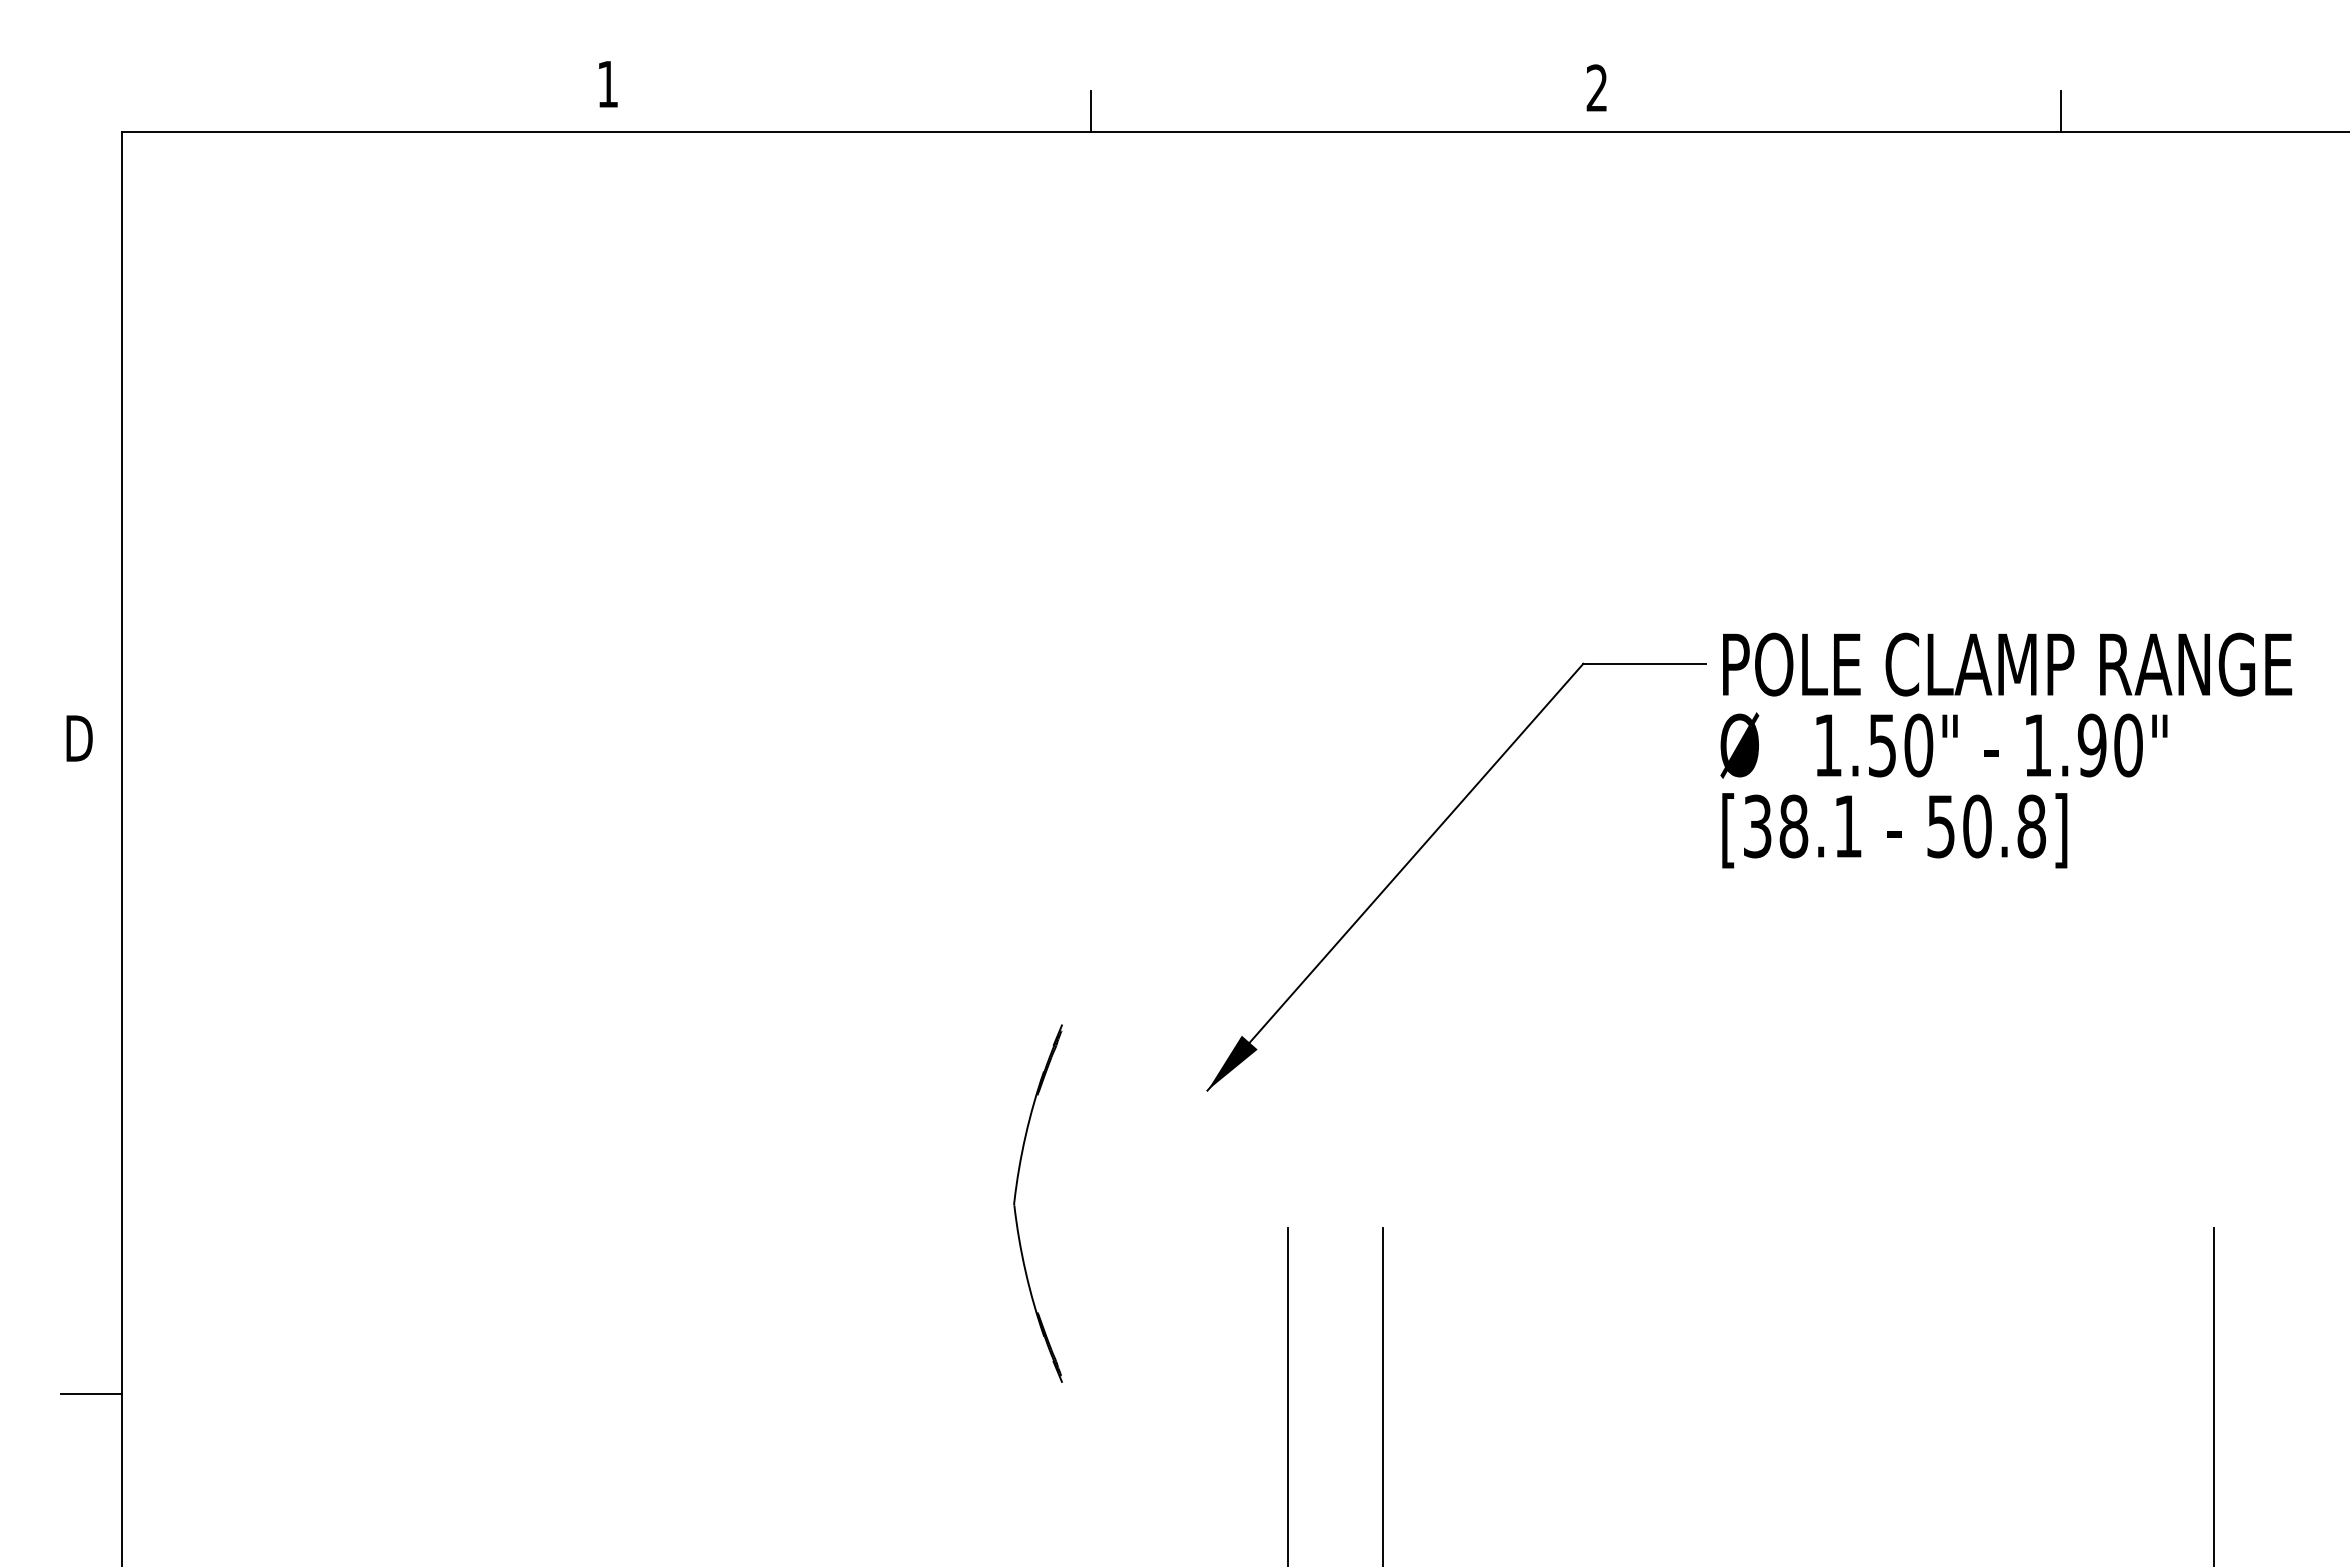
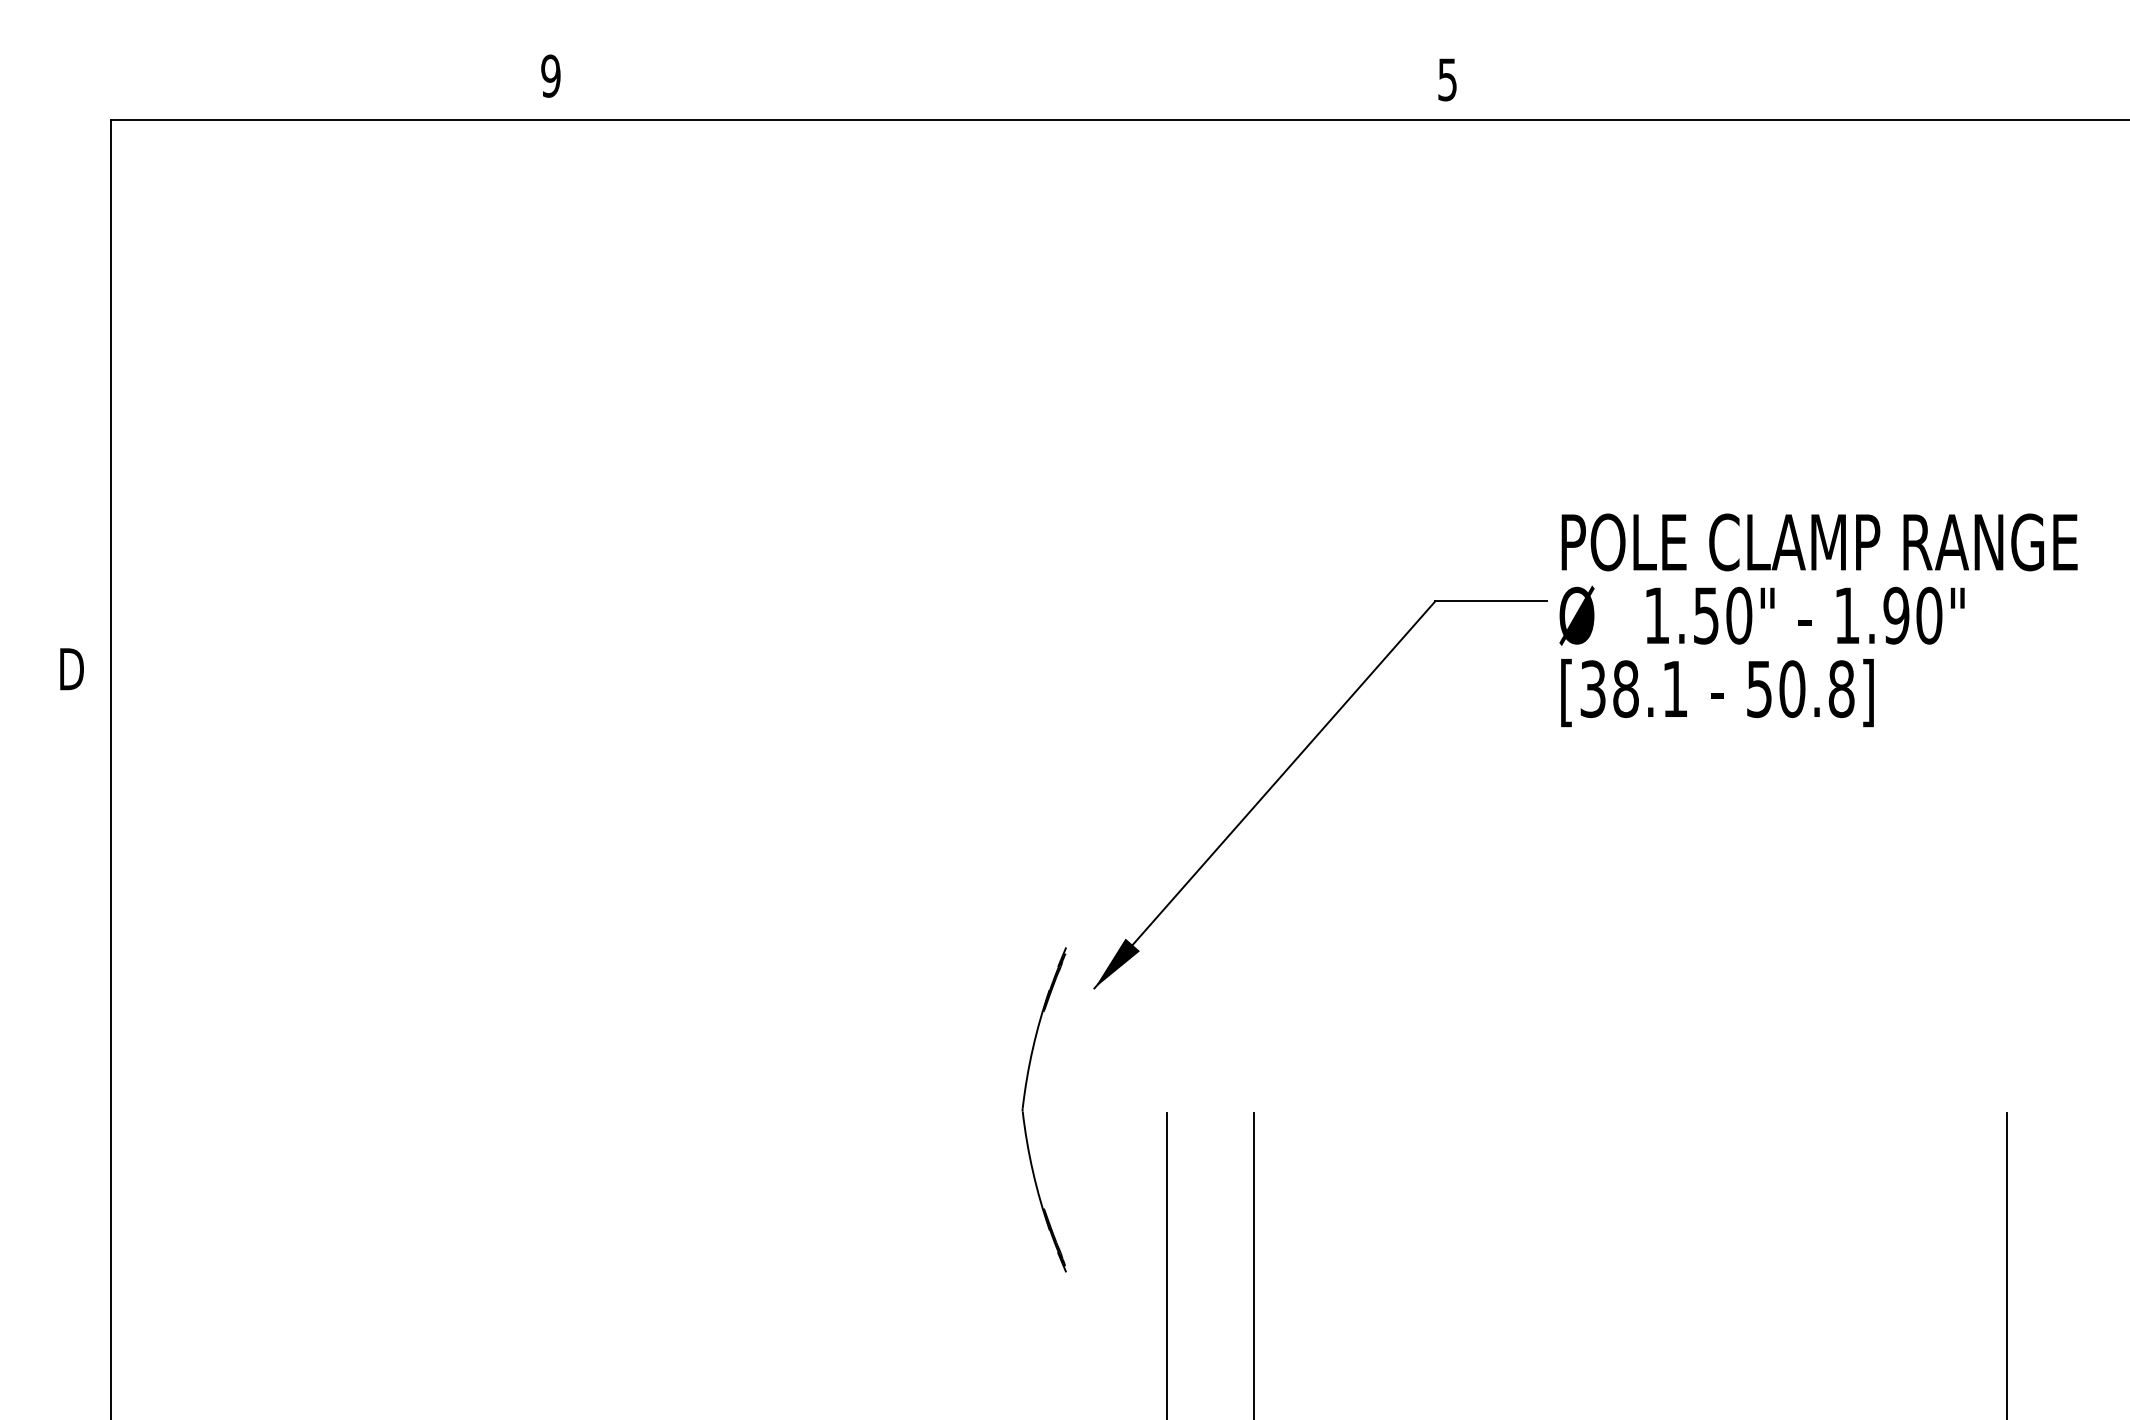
text: (607, 84) -> (550, 76), 1 -> 9
text: (1596, 88) -> (1447, 79), 2 -> 5
line: (1091, 111) -> (989, 100), removed
line: (2060, 111) -> (1867, 100), removed
text: (2006, 750) -> (1818, 620), moved
part: (1015, 1203) -> (1023, 1109), moved
line: (91, 1393) -> (82, 1262), removed

